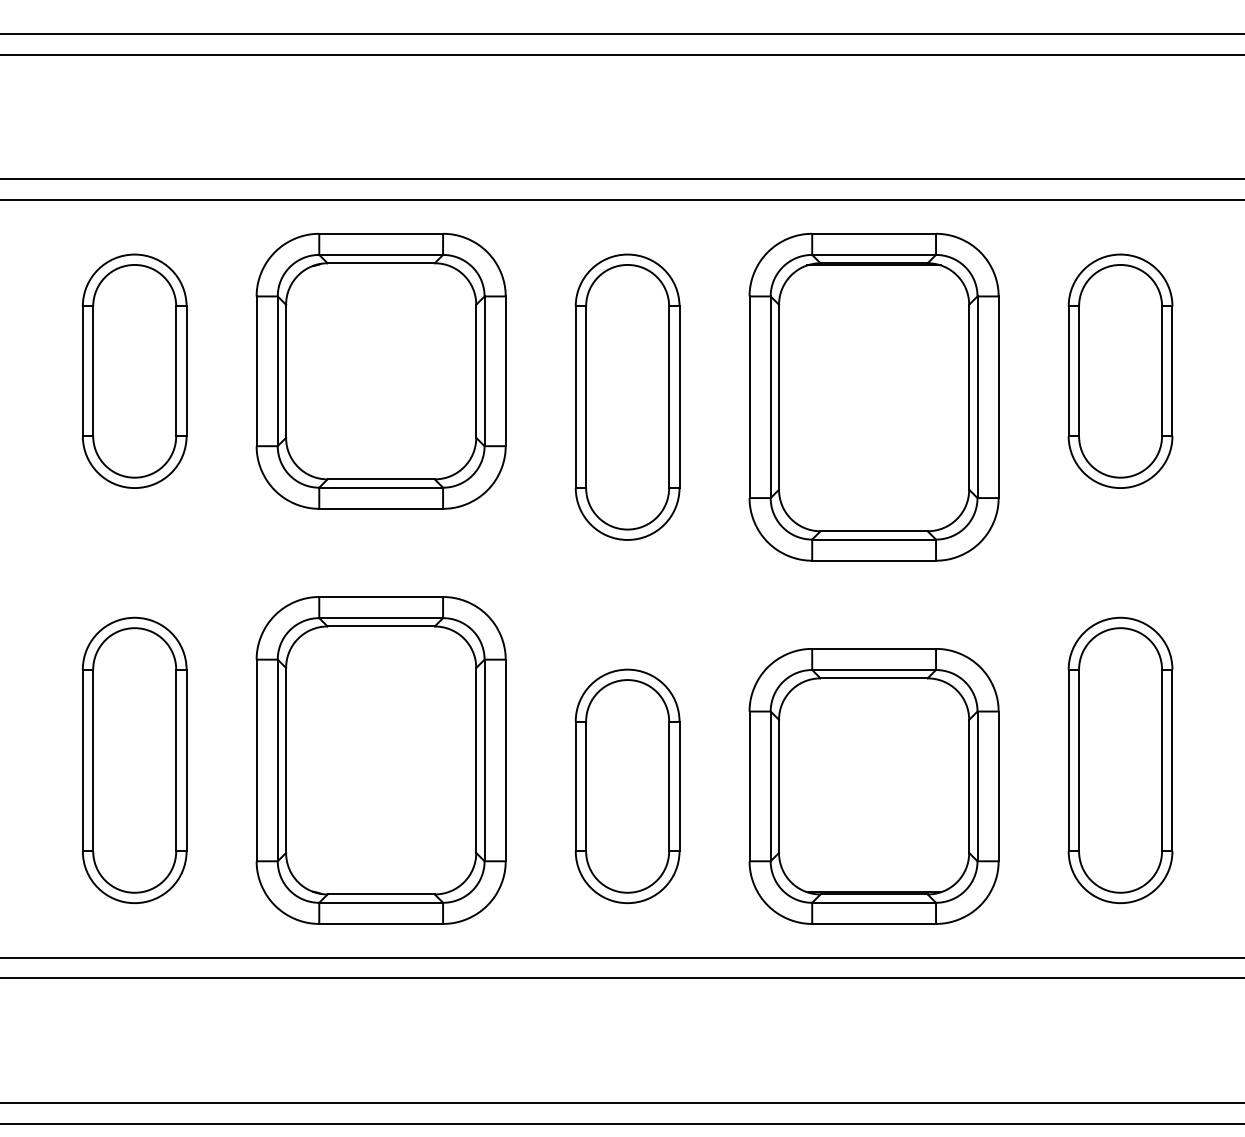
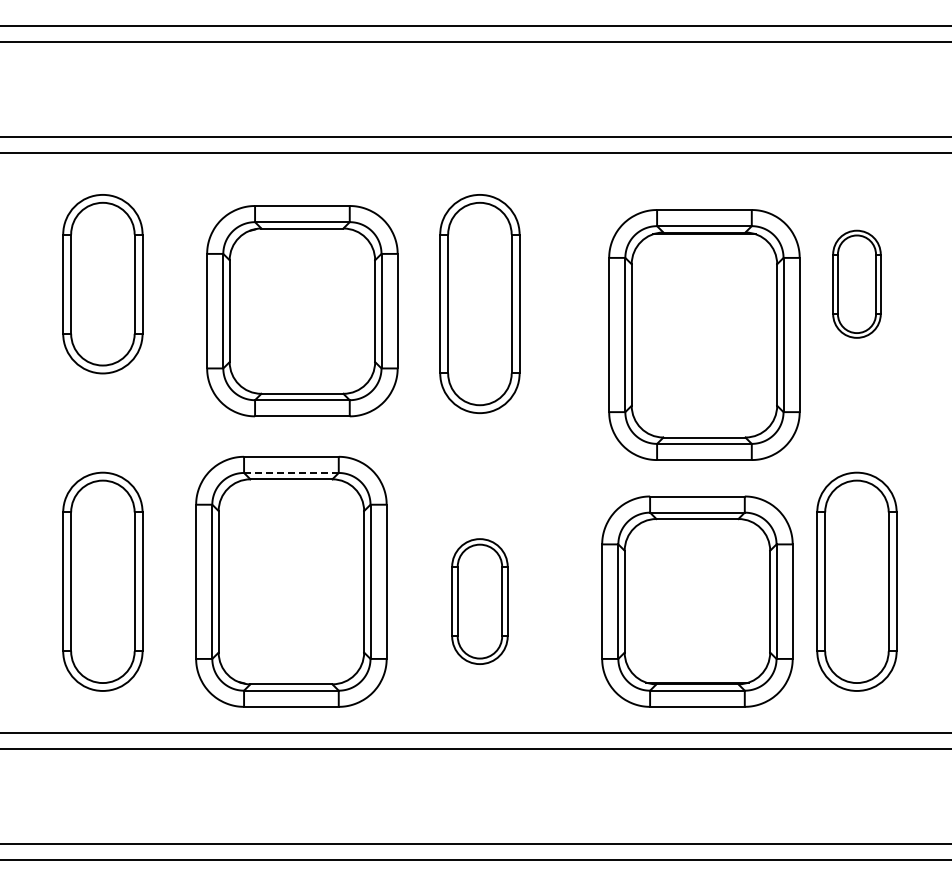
part: (381, 371) -> (302, 311), moved
part: (1119, 371) -> (856, 284), size x0.6
part: (874, 396) -> (704, 334), moved
line: (379, 617) -> (290, 472), solid -> dashed
part: (627, 786) -> (479, 601), size x0.7
part: (874, 786) -> (697, 601), moved

